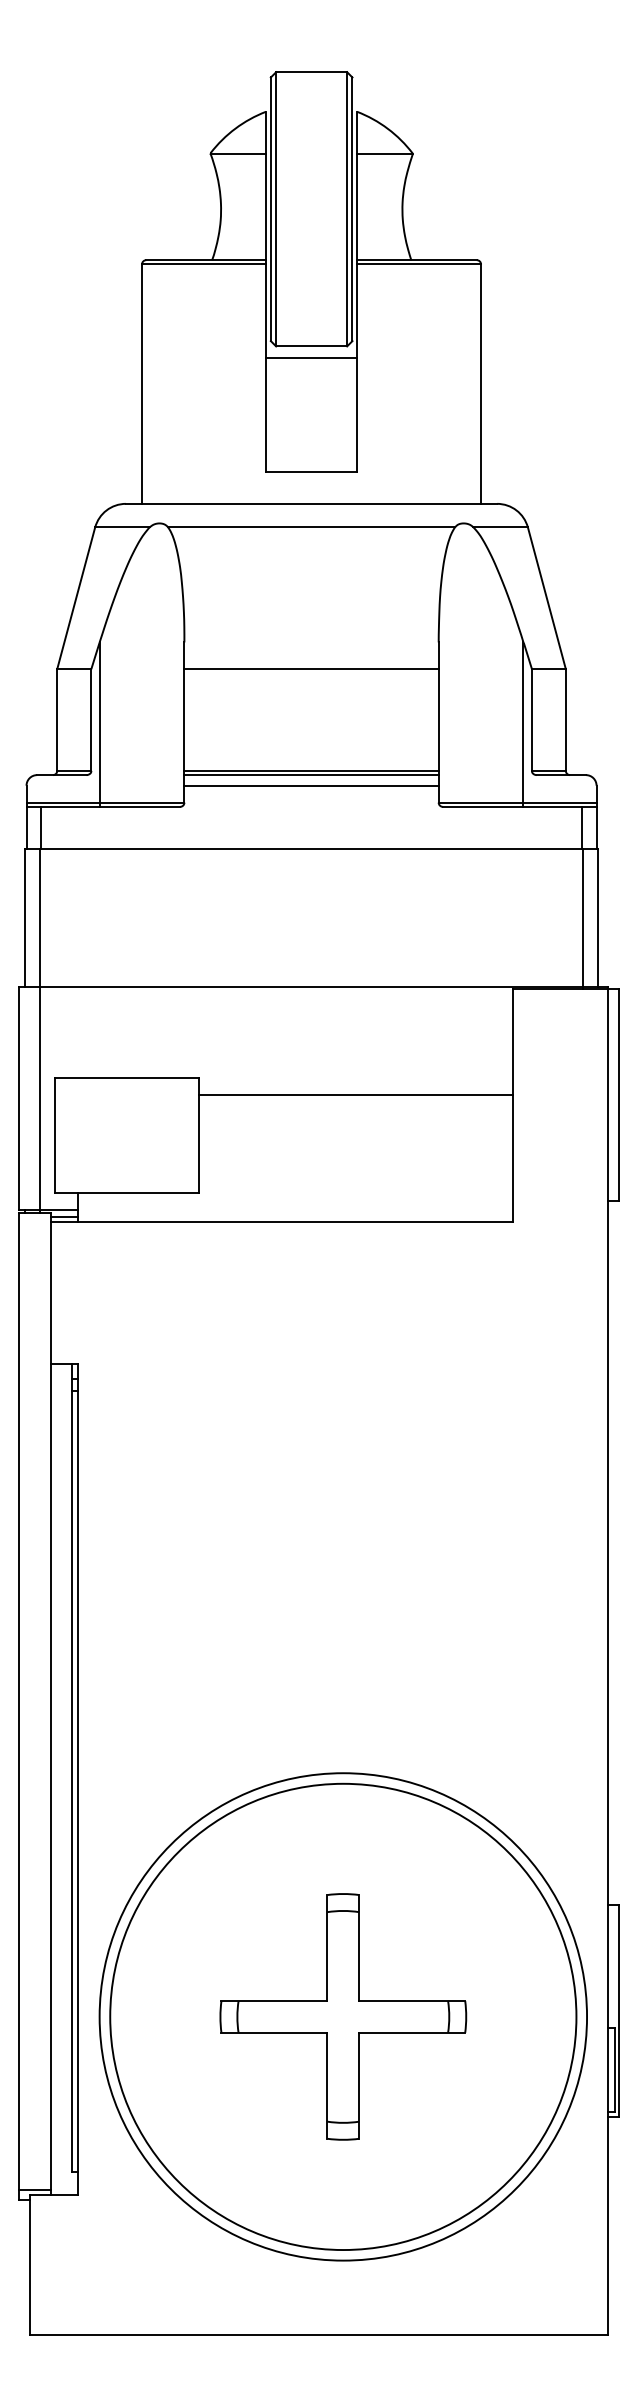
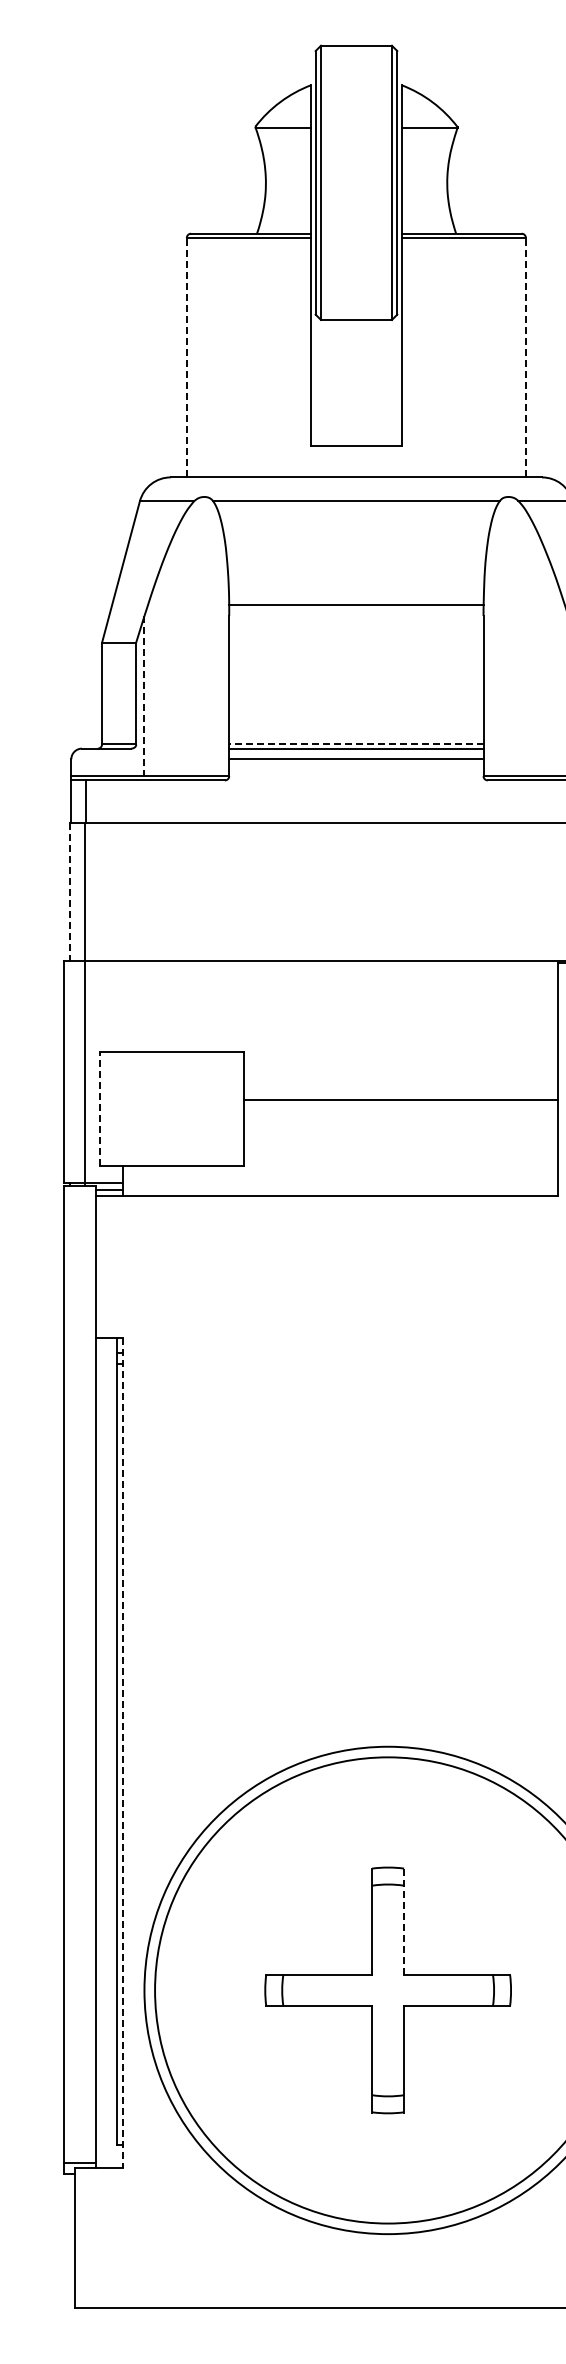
line: (311, 357) -> (356, 331), removed
line: (142, 384) -> (187, 358), solid -> dashed
line: (481, 384) -> (526, 358), solid -> dashed
line: (311, 669) -> (356, 605), moved
line: (99, 725) -> (144, 699), solid -> dashed
line: (311, 770) -> (356, 744), solid -> dashed
line: (25, 918) -> (70, 892), solid -> dashed
line: (355, 1095) -> (400, 1100), moved
line: (55, 1134) -> (100, 1108), solid -> dashed
line: (78, 1780) -> (123, 1754), solid -> dashed
line: (359, 1948) -> (404, 1922), solid -> dashed

